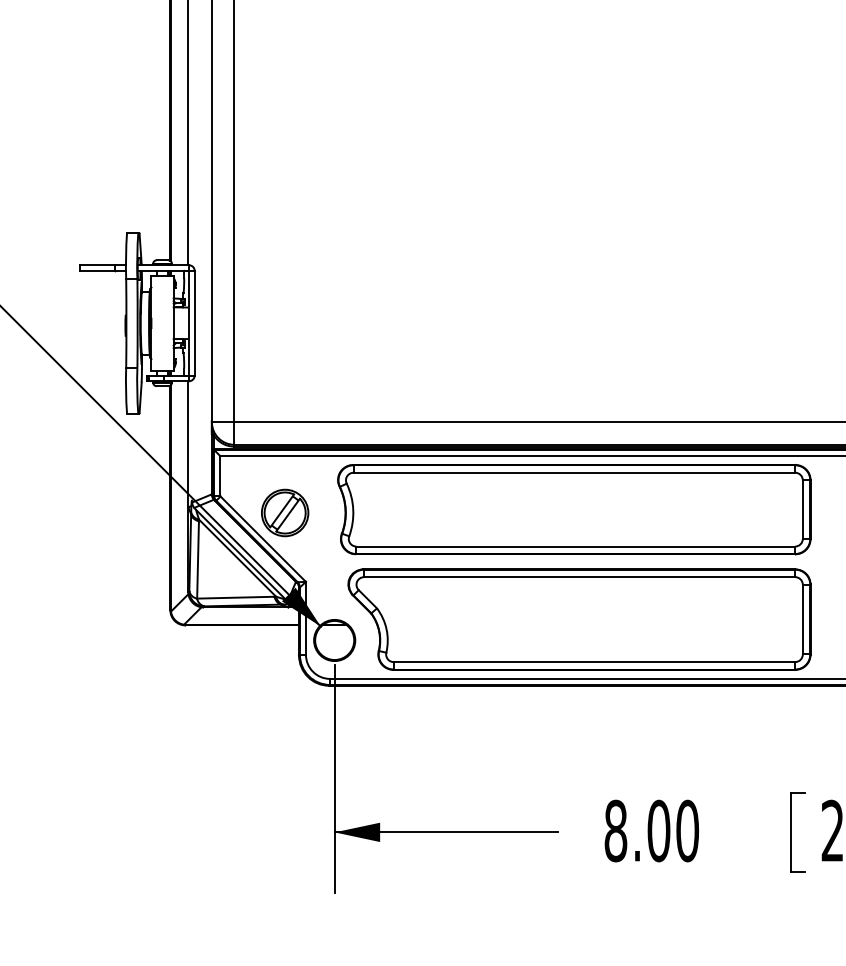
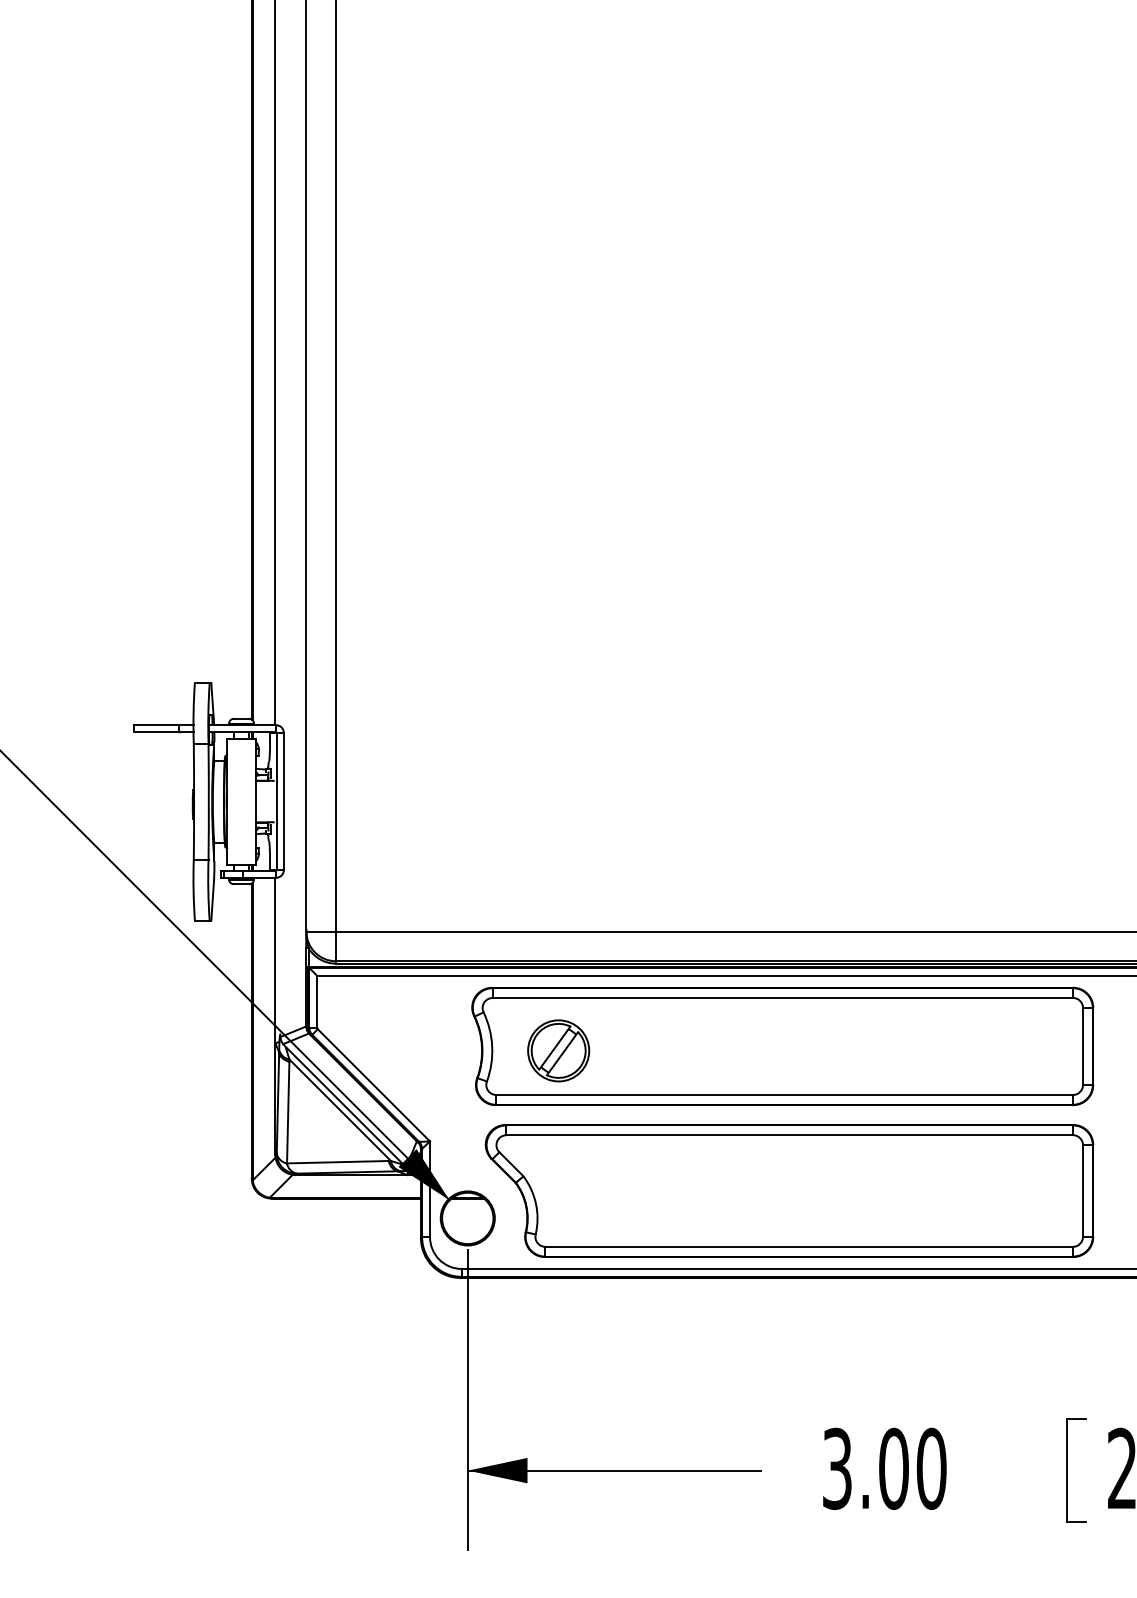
part: (285, 512) -> (558, 1050), moved
text: (616, 830) -> (837, 1468), 8.00 -> 3.00

